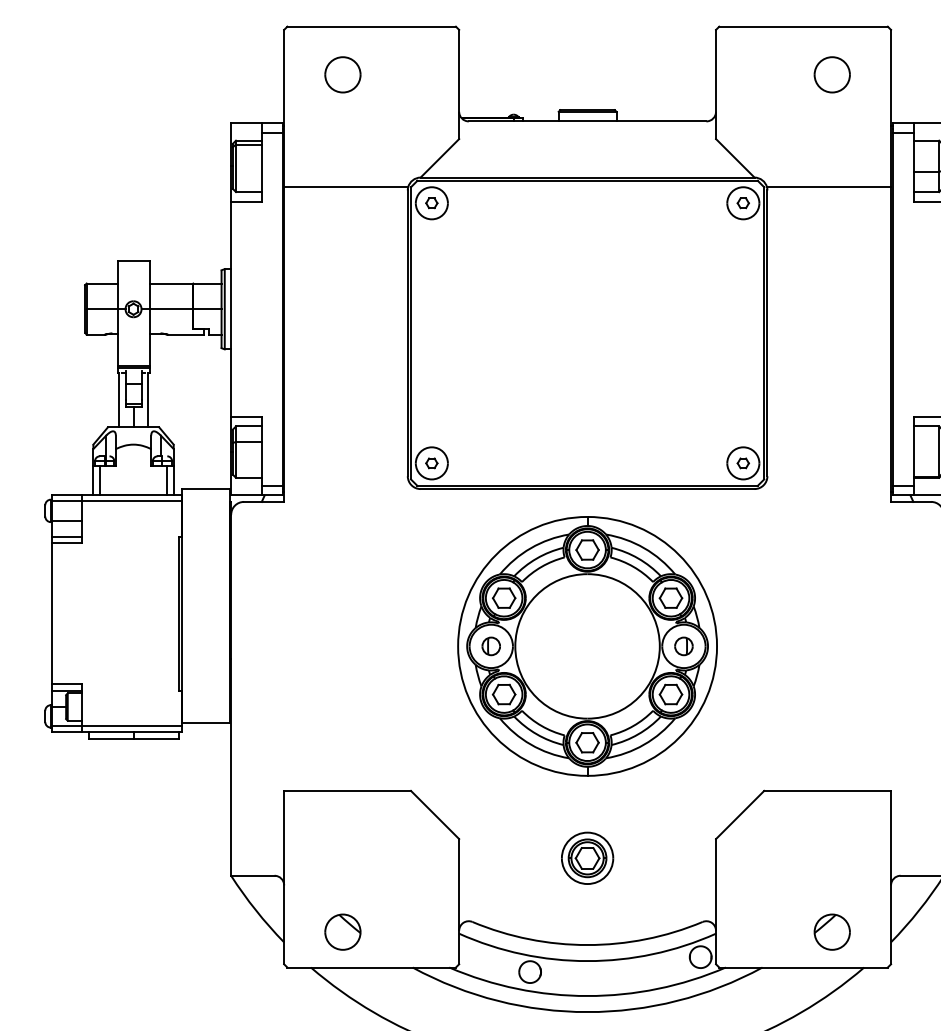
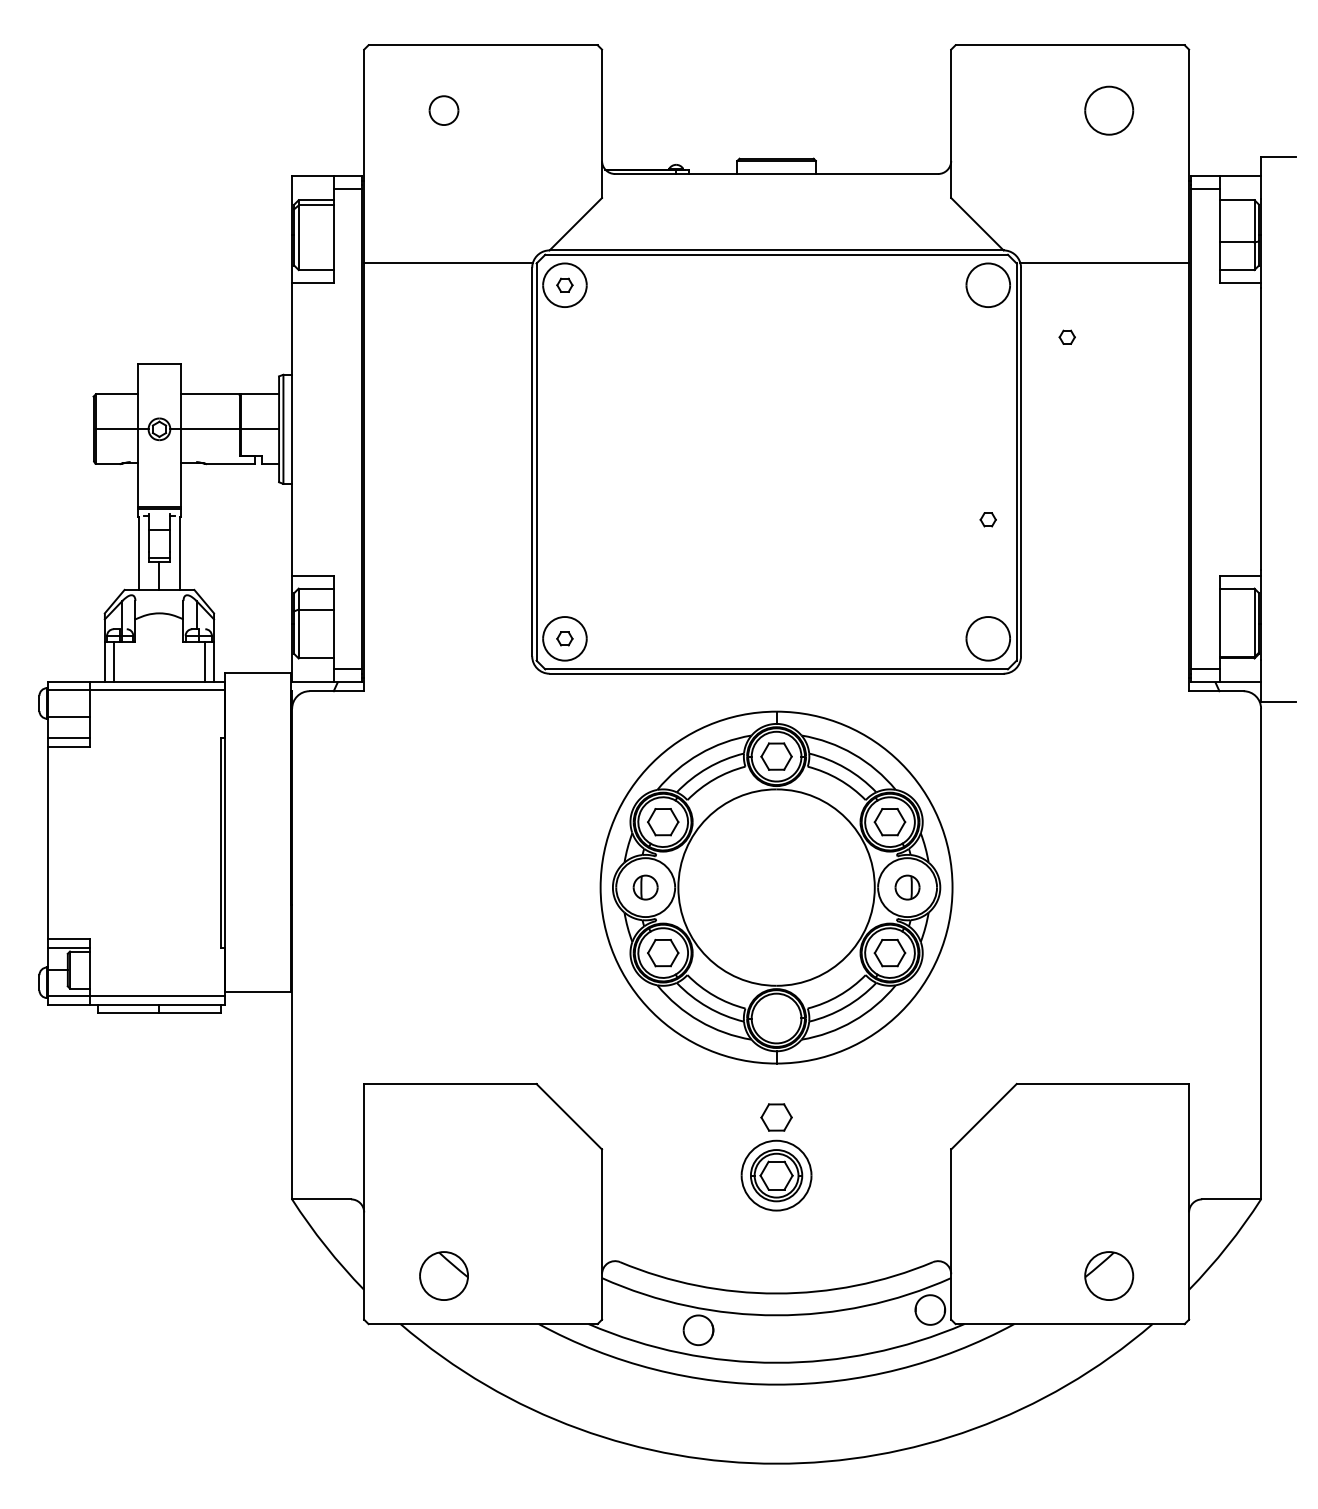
part: (342, 74) -> (443, 110), size x0.6
part: (742, 202) -> (1066, 336), moved
part: (742, 463) -> (987, 519), moved
part: (587, 742) -> (776, 1117), moved

